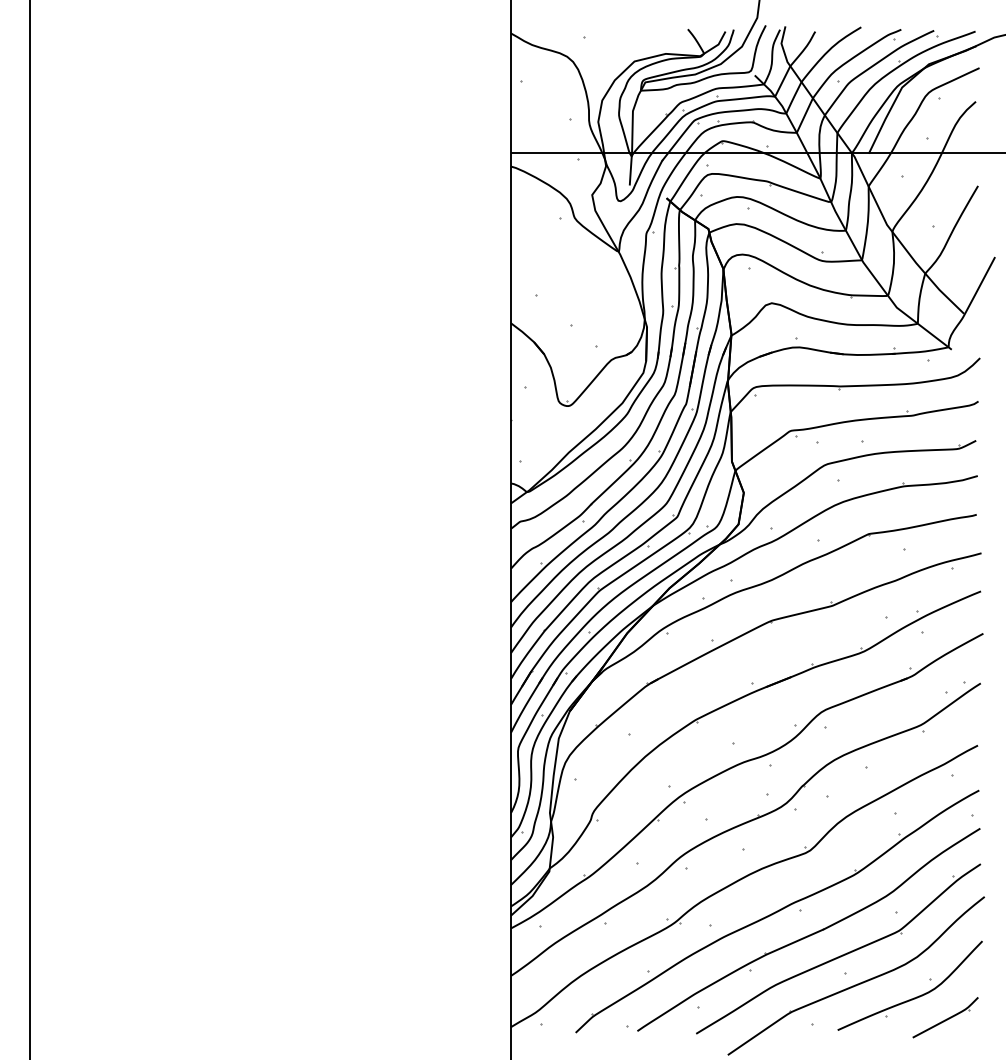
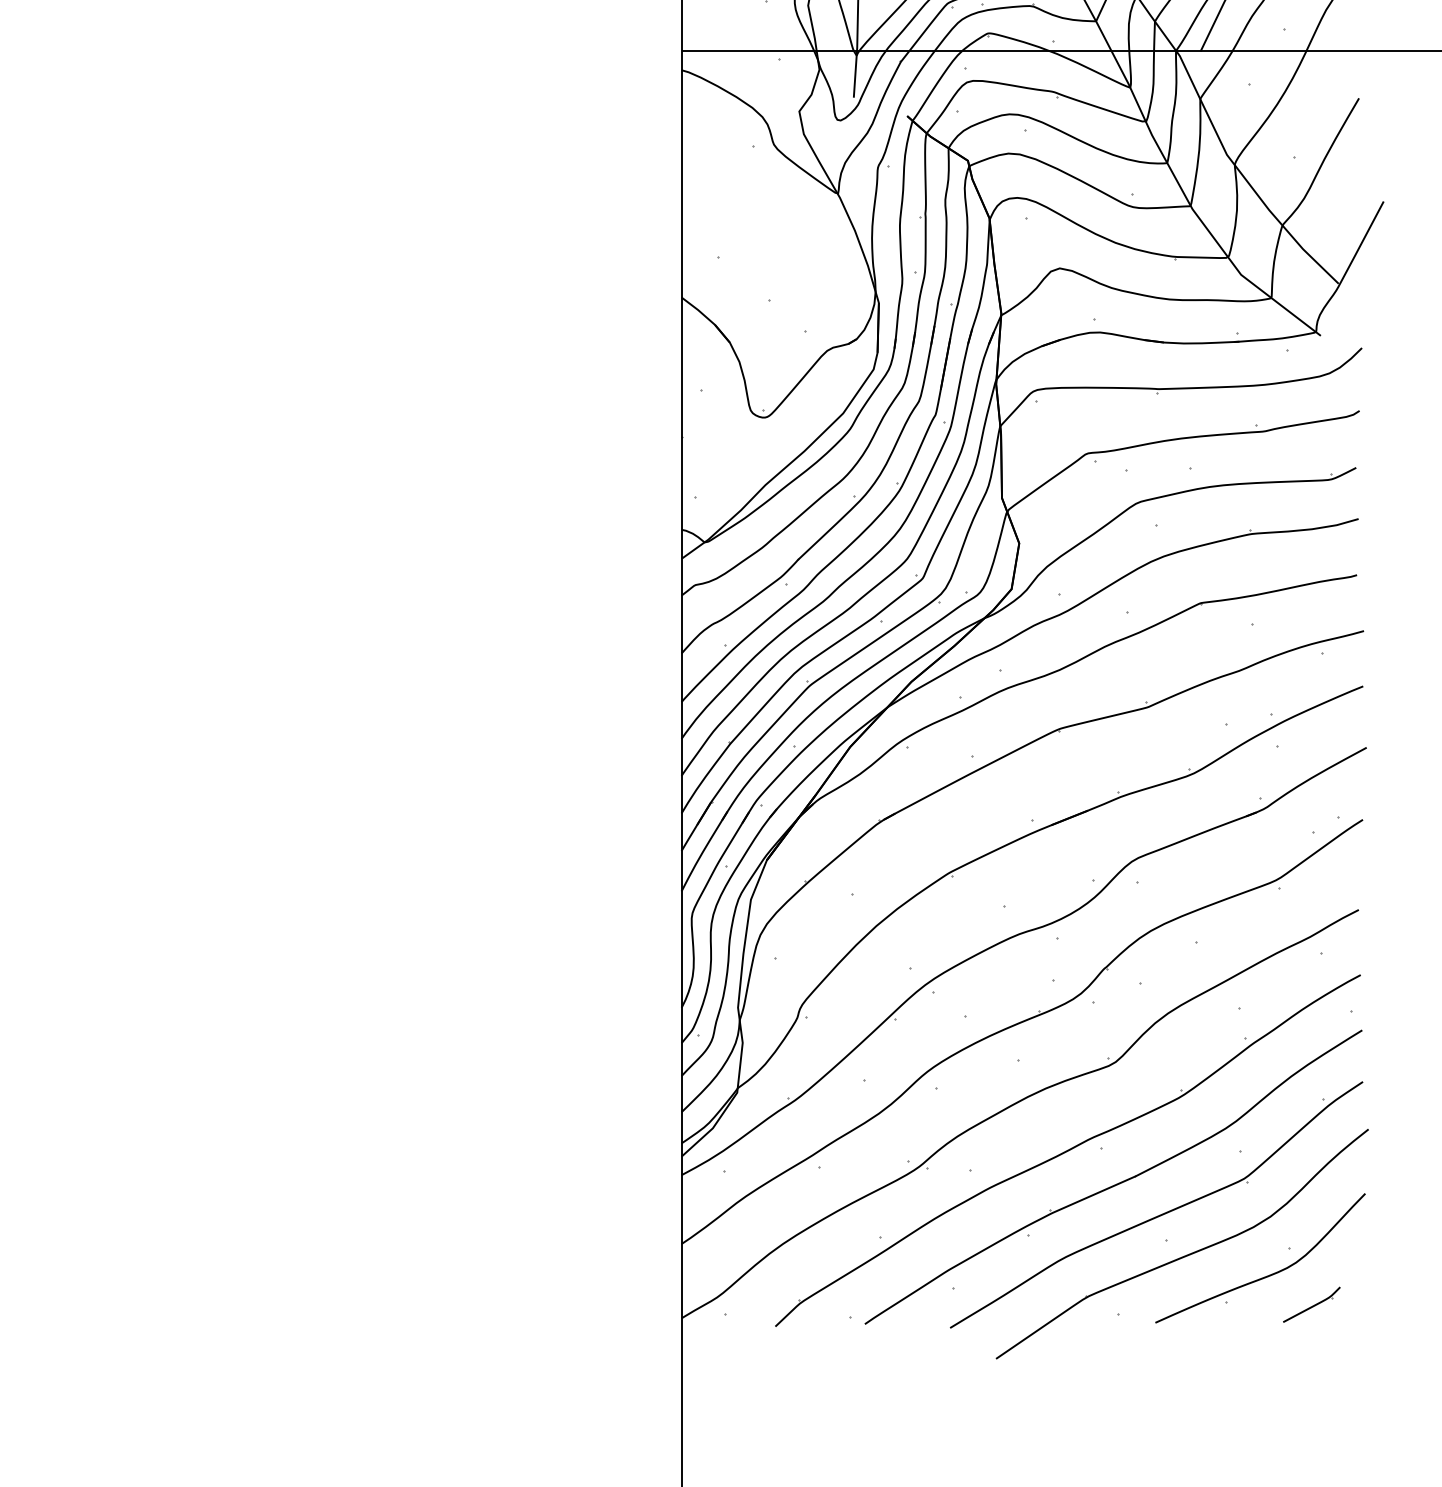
part: (945, 1017) -> (1311, 1304), size x0.6

